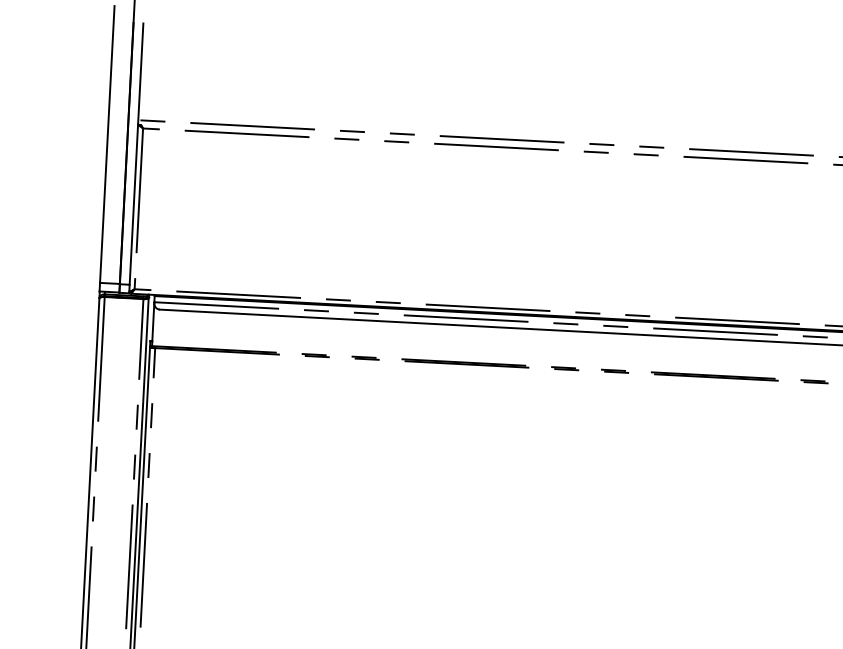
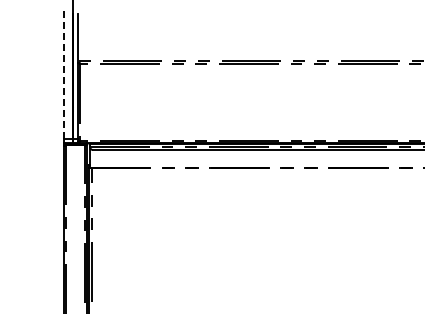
line: (106, 143) -> (63, 72), solid -> dashed

